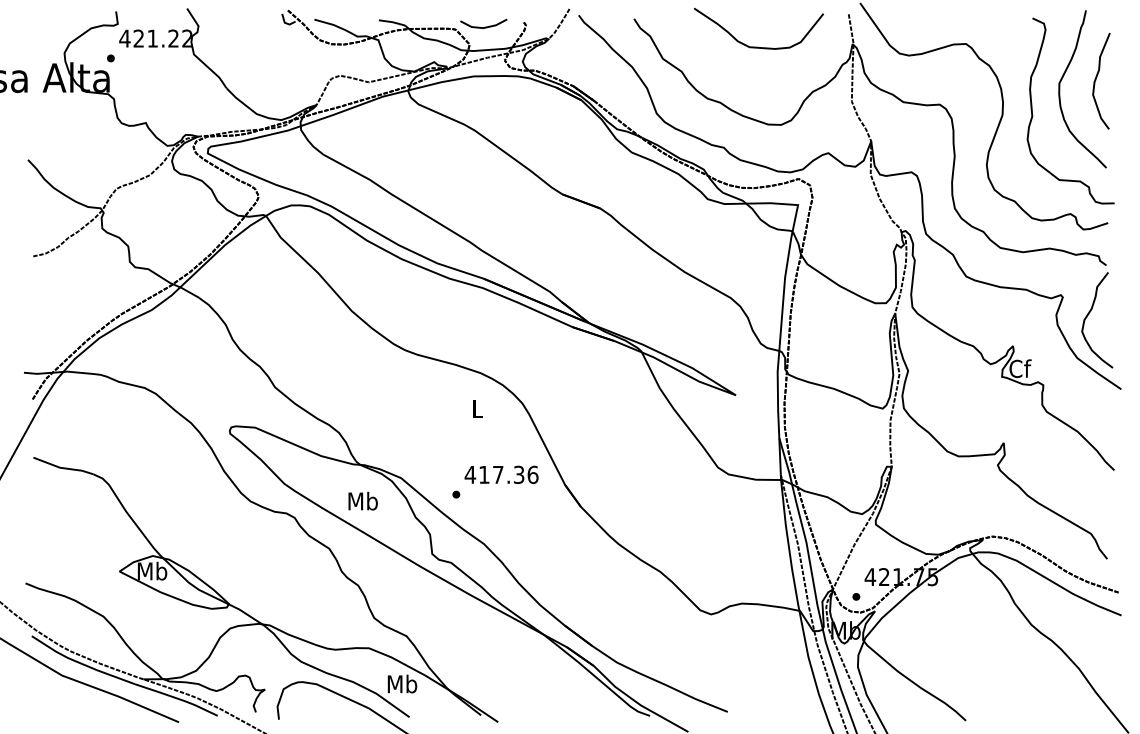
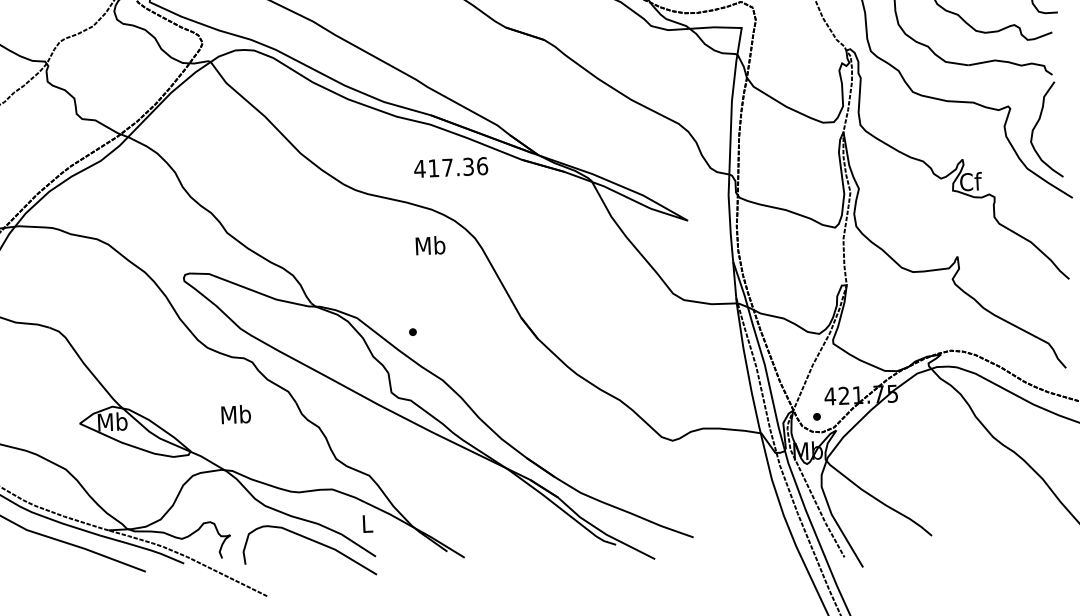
text: (477, 408) -> (430, 245), L -> Mb
text: (501, 474) -> (450, 167), moved
text: (362, 500) -> (235, 413), moved
text: (402, 683) -> (367, 523), Mb -> L

